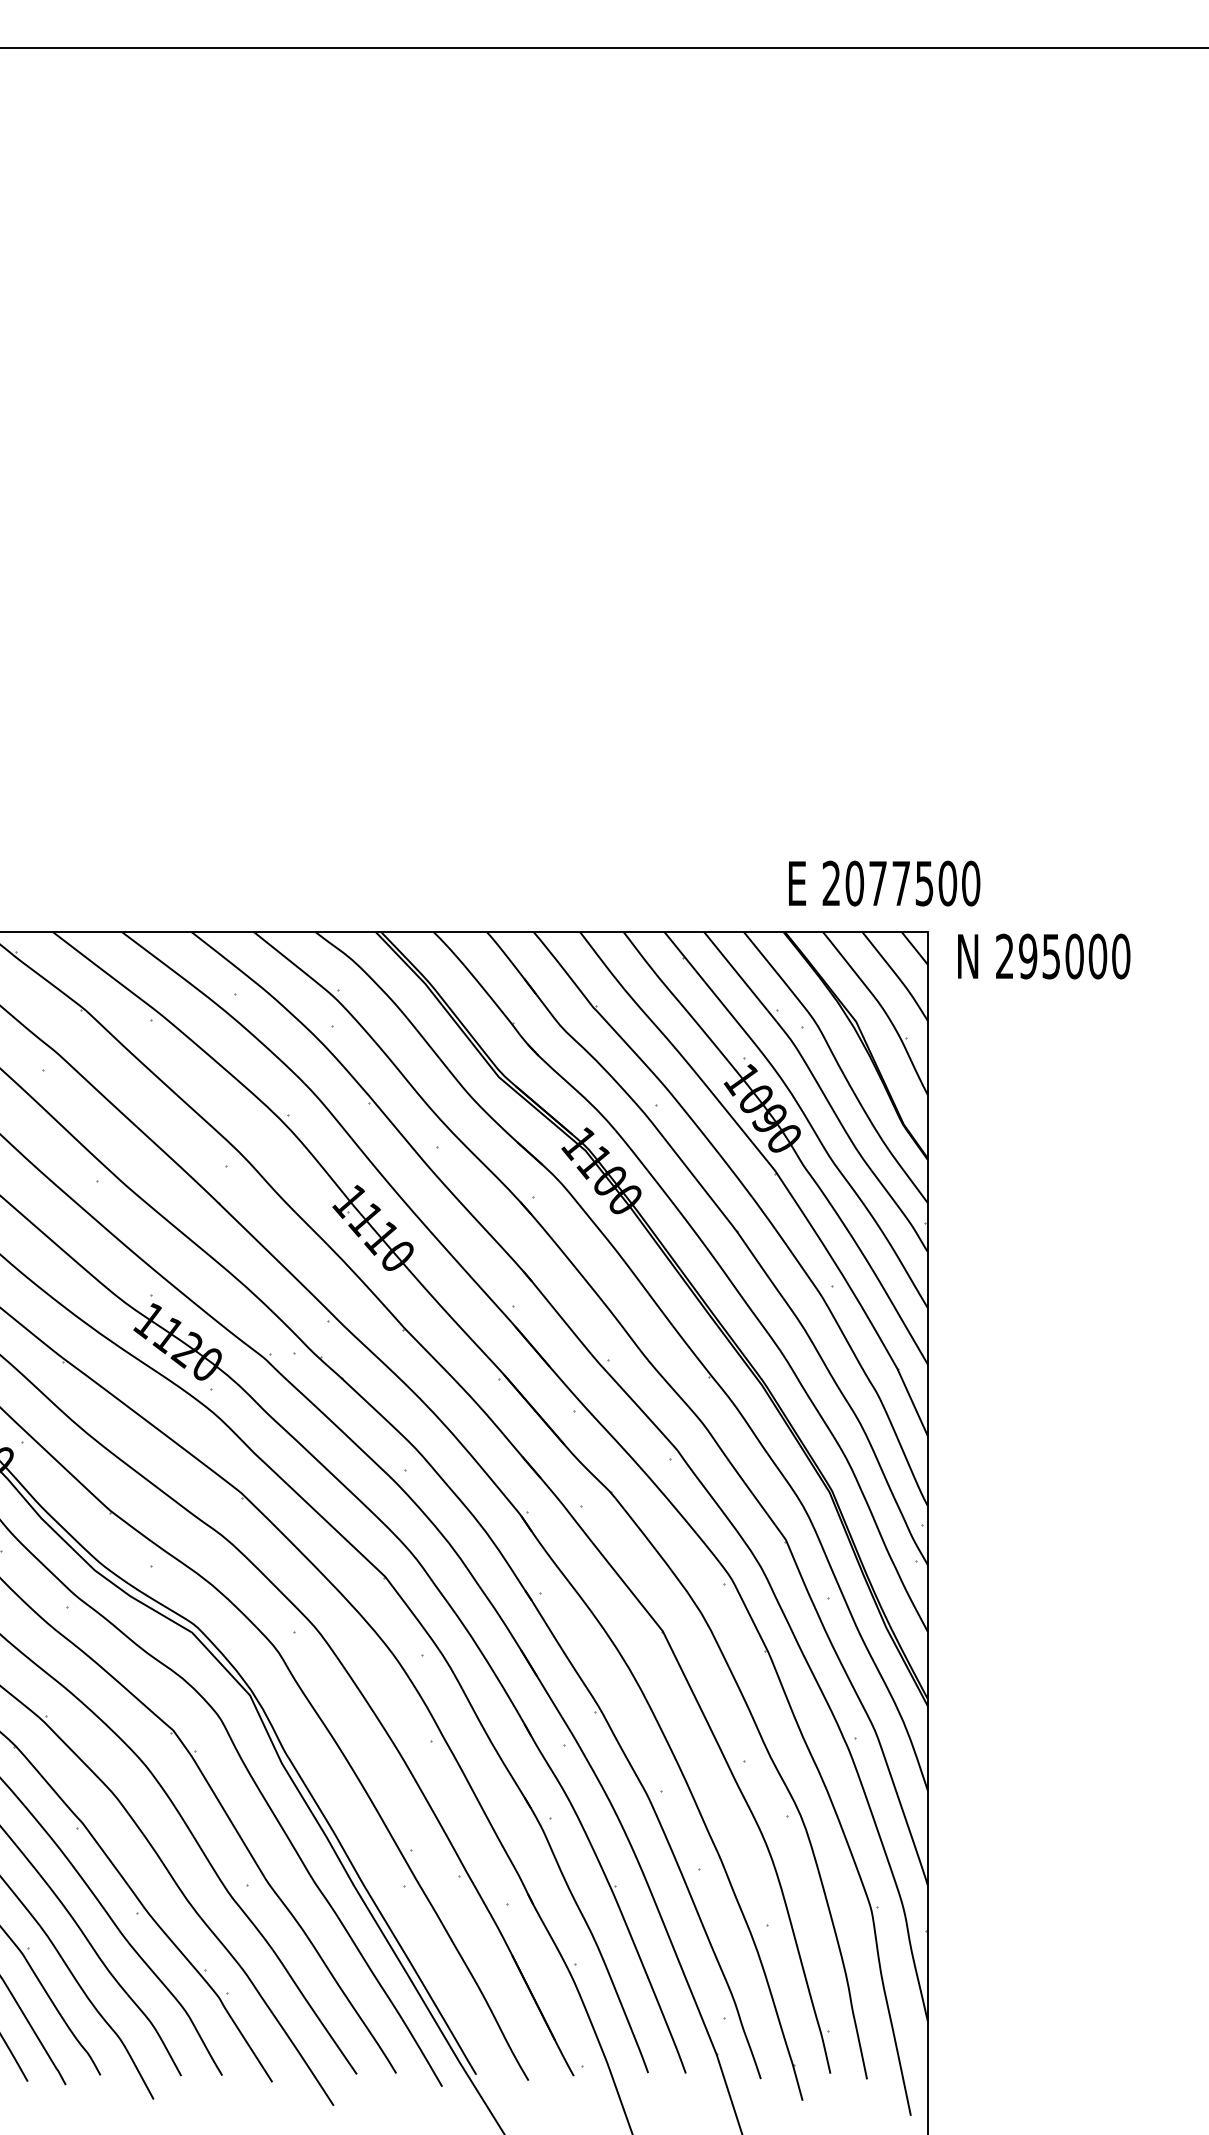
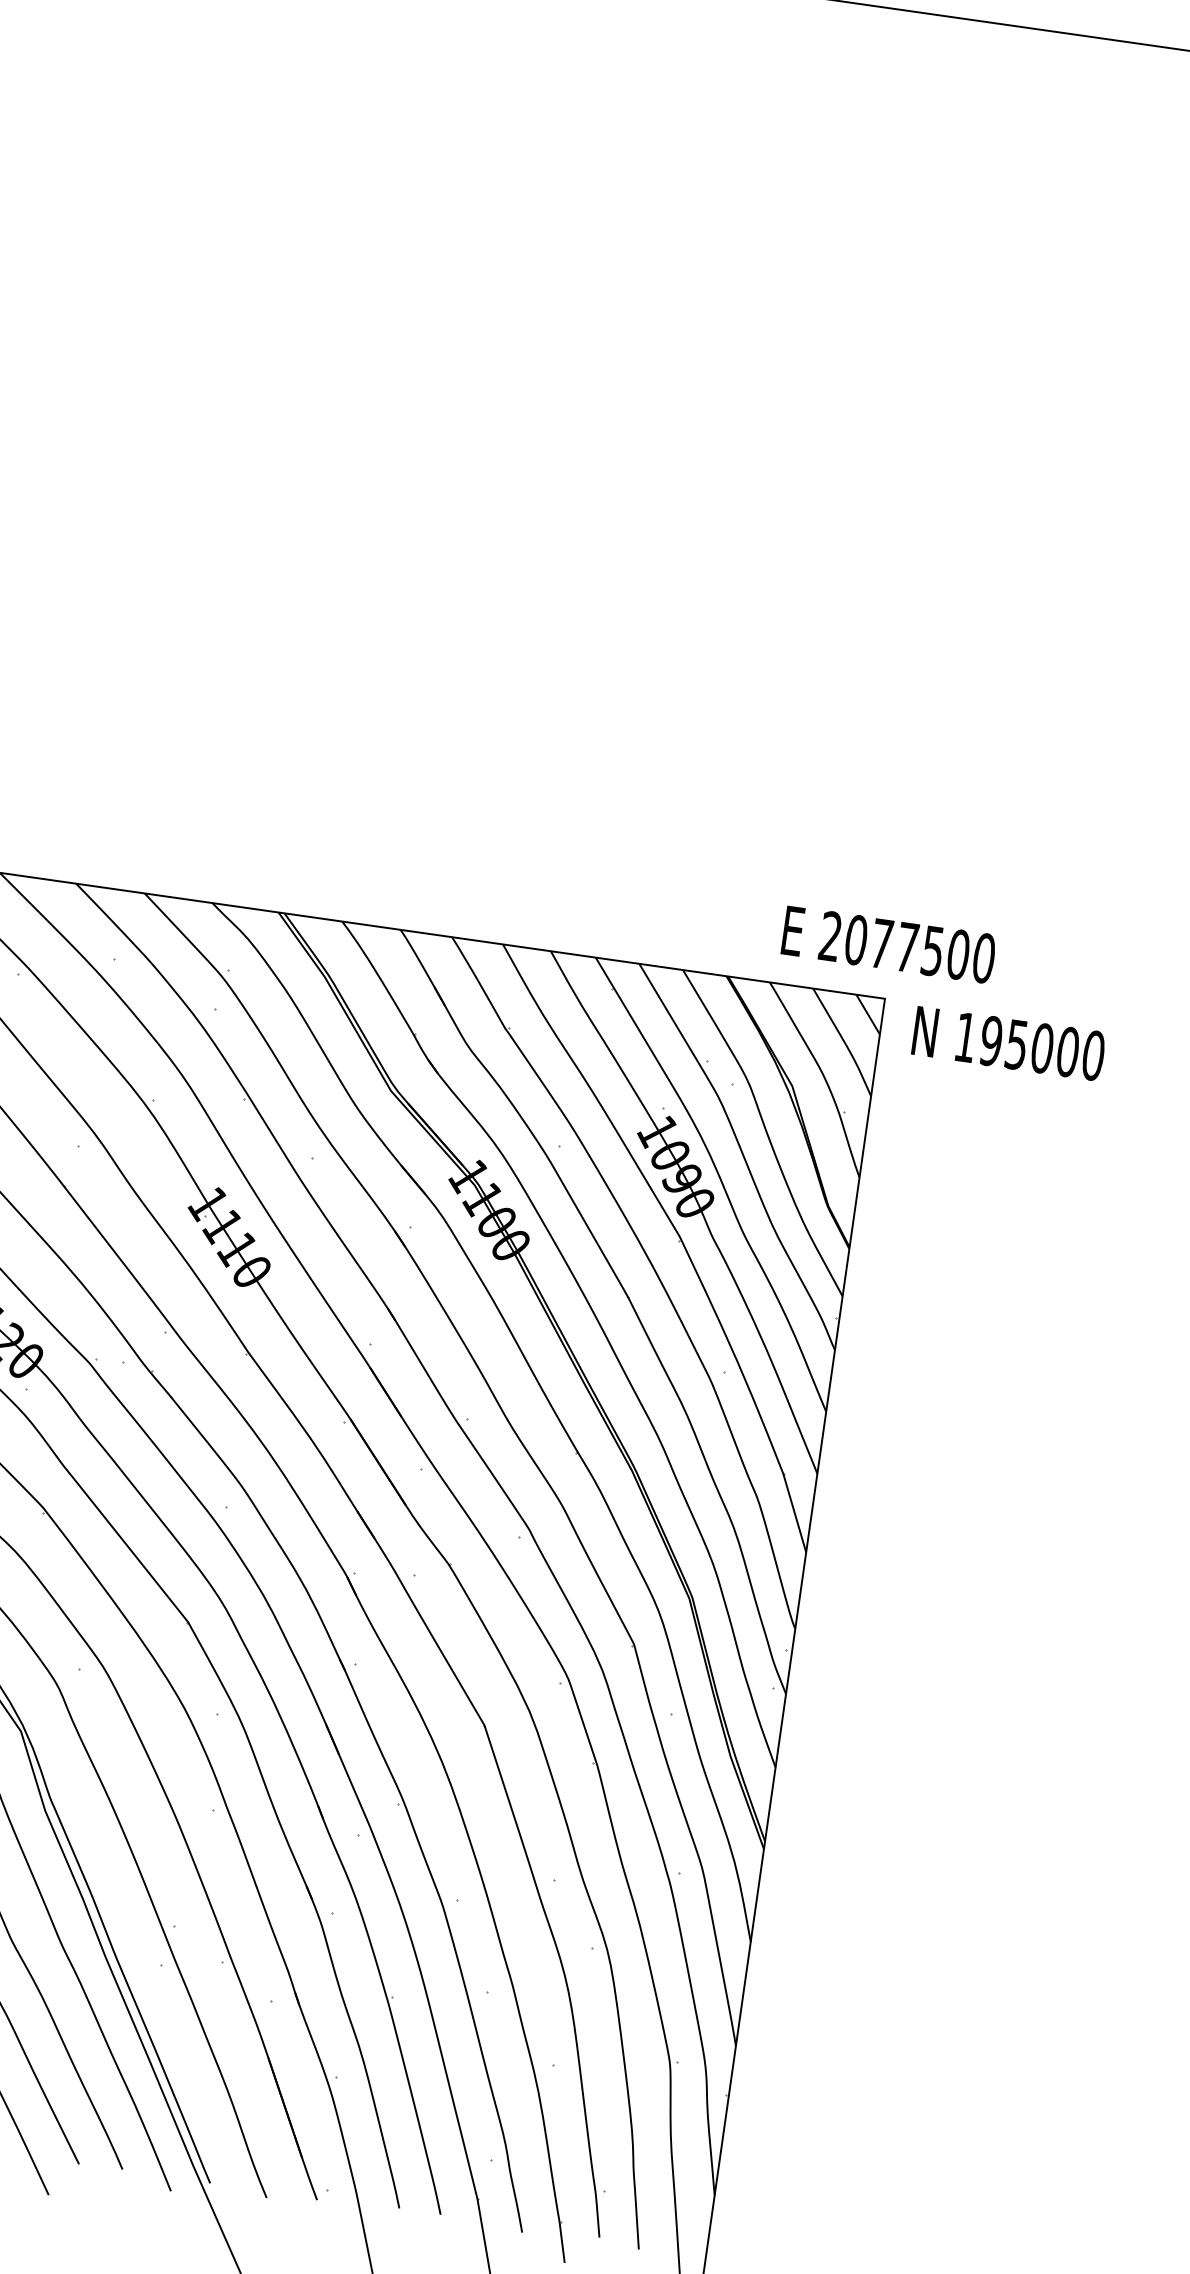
text: (884, 883) -> (888, 944), moved
text: (1004, 955) -> (965, 1036), 295000 -> 195000

